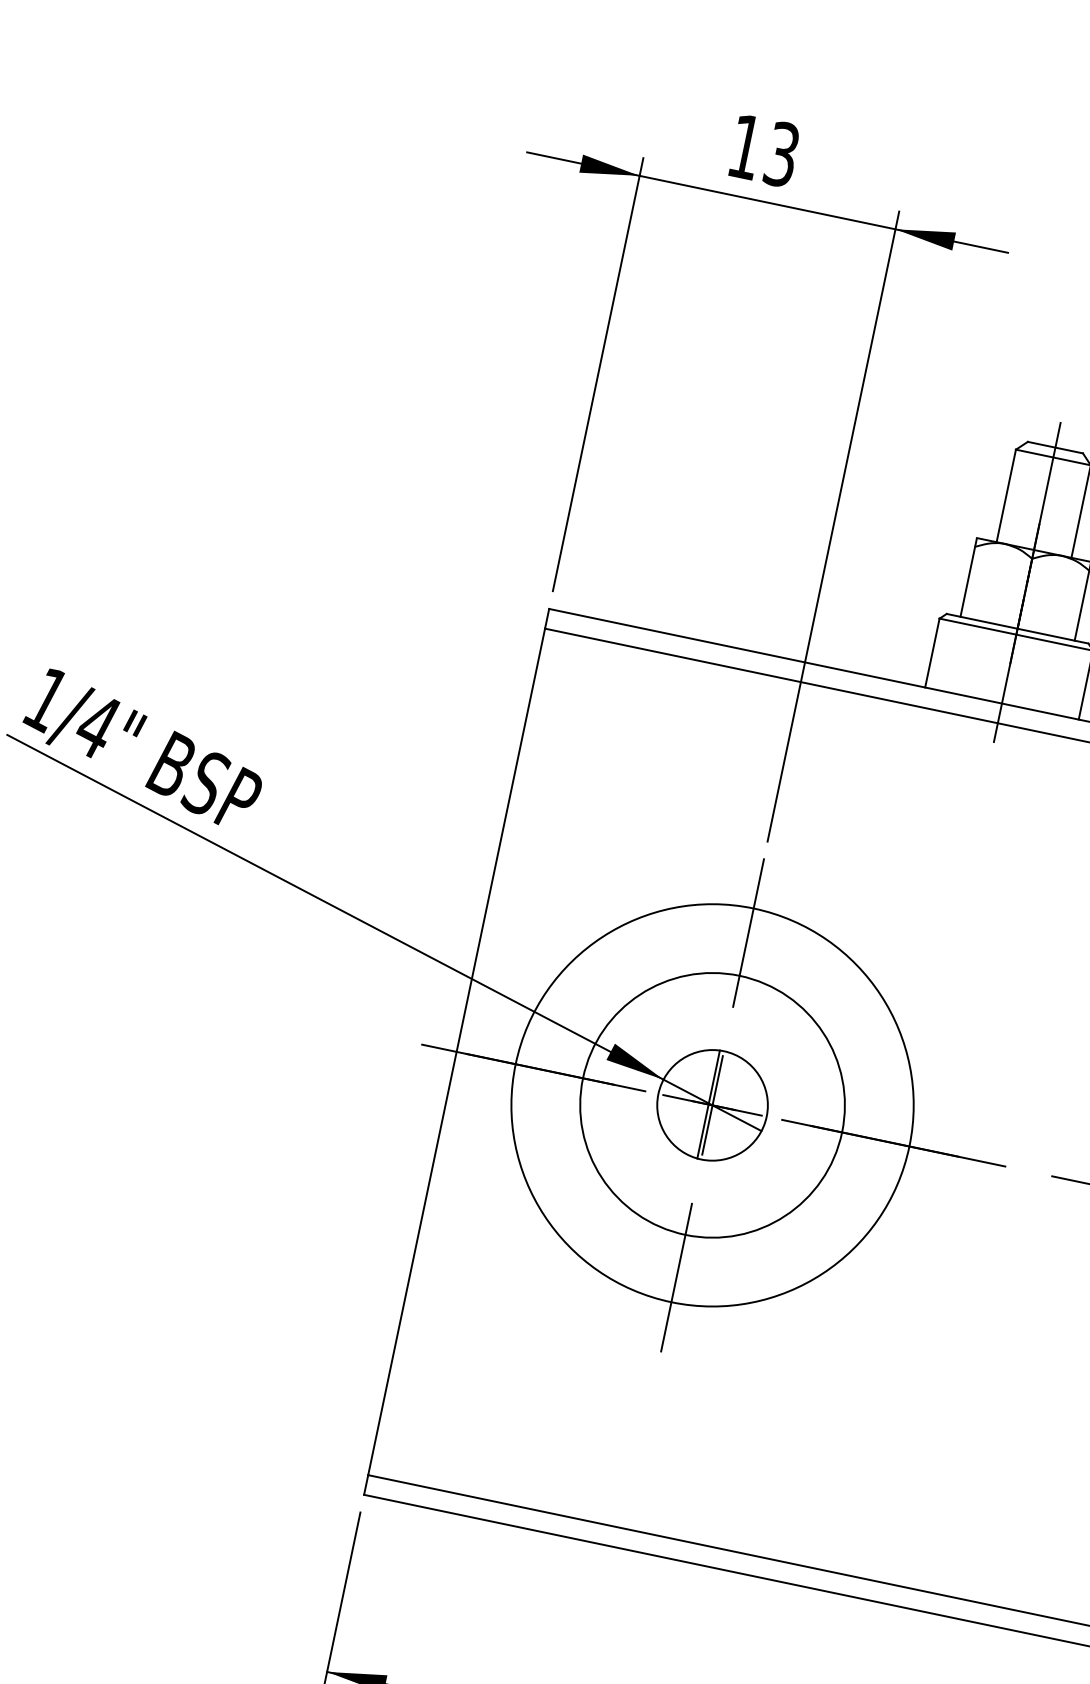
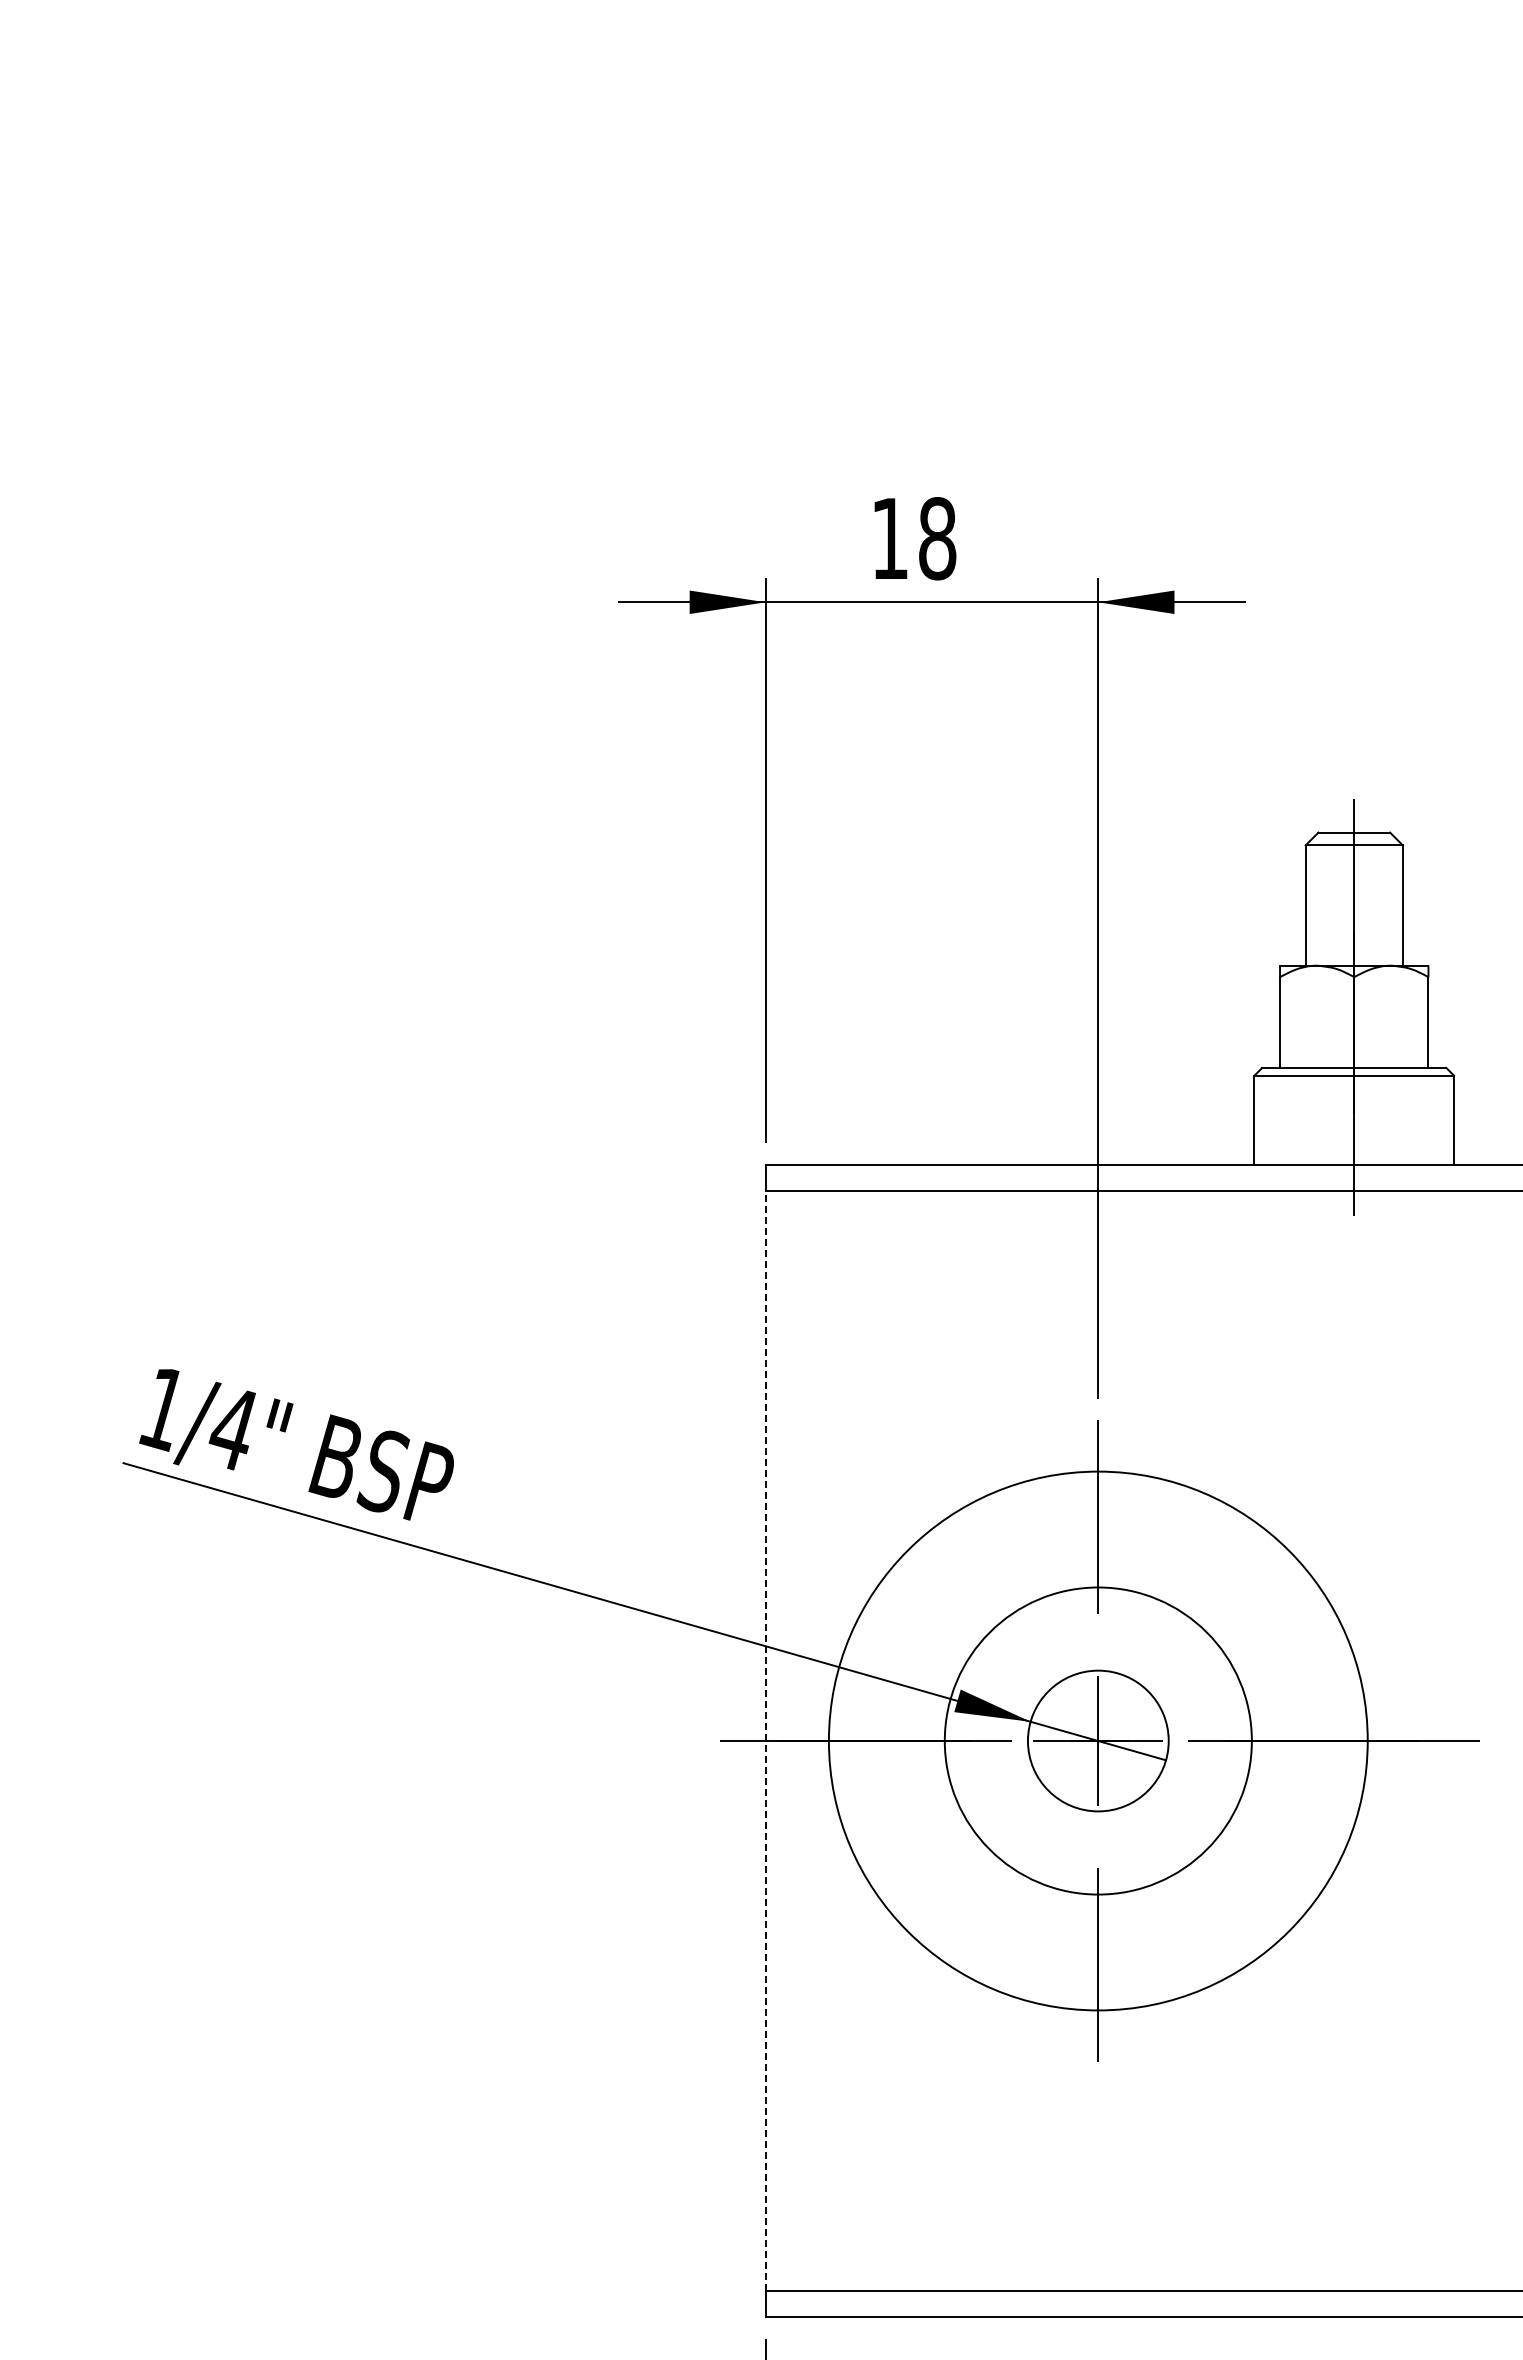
text: (782, 154) -> (937, 538), 13 -> 18
line: (456, 1051) -> (765, 1740), solid -> dashed
line: (708, 1104) -> (1093, 1740), removed
circle: (712, 1104) -> (1097, 1740), size x1.6
circle: (712, 1104) -> (1098, 1740), size x0.6

